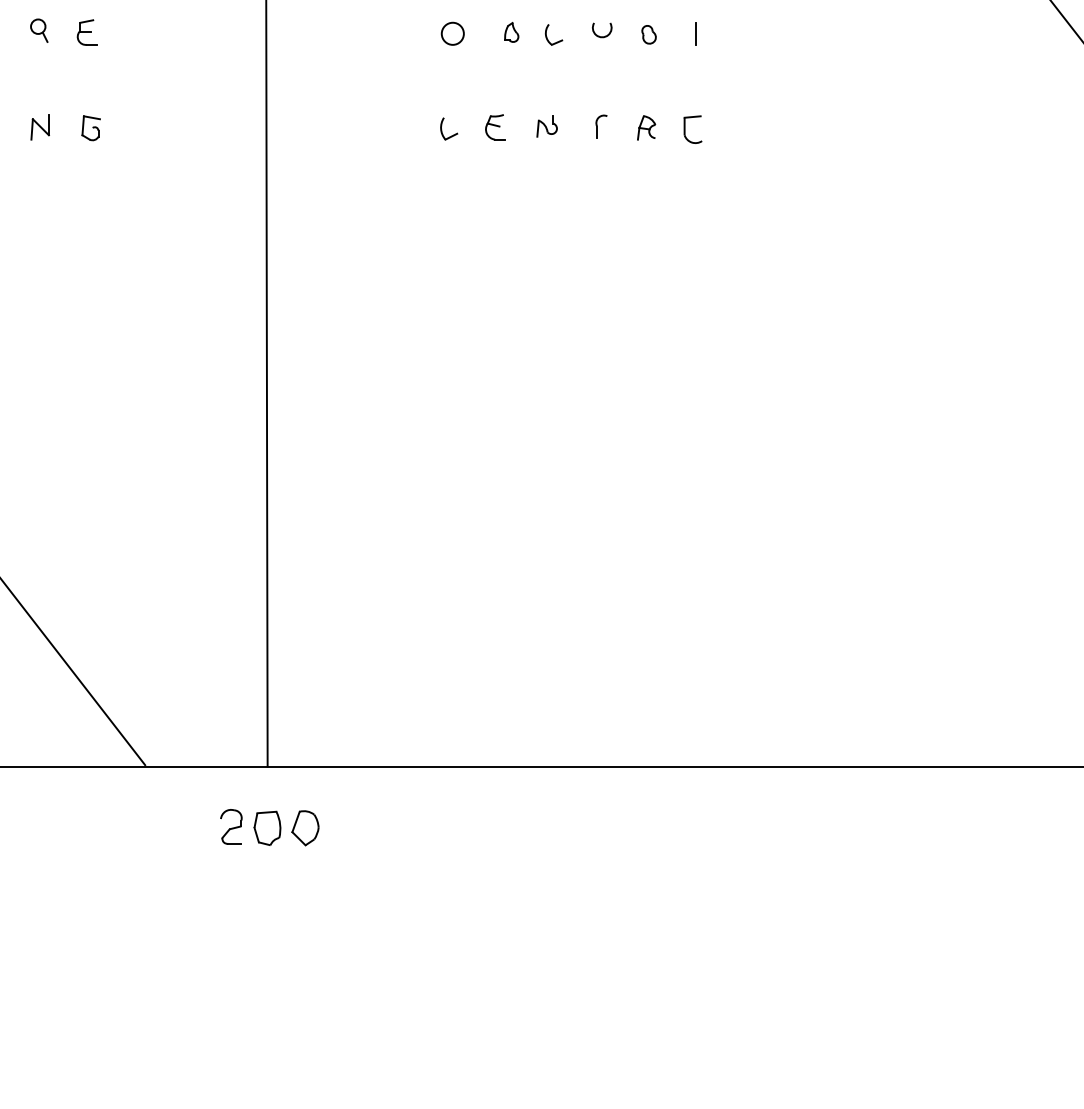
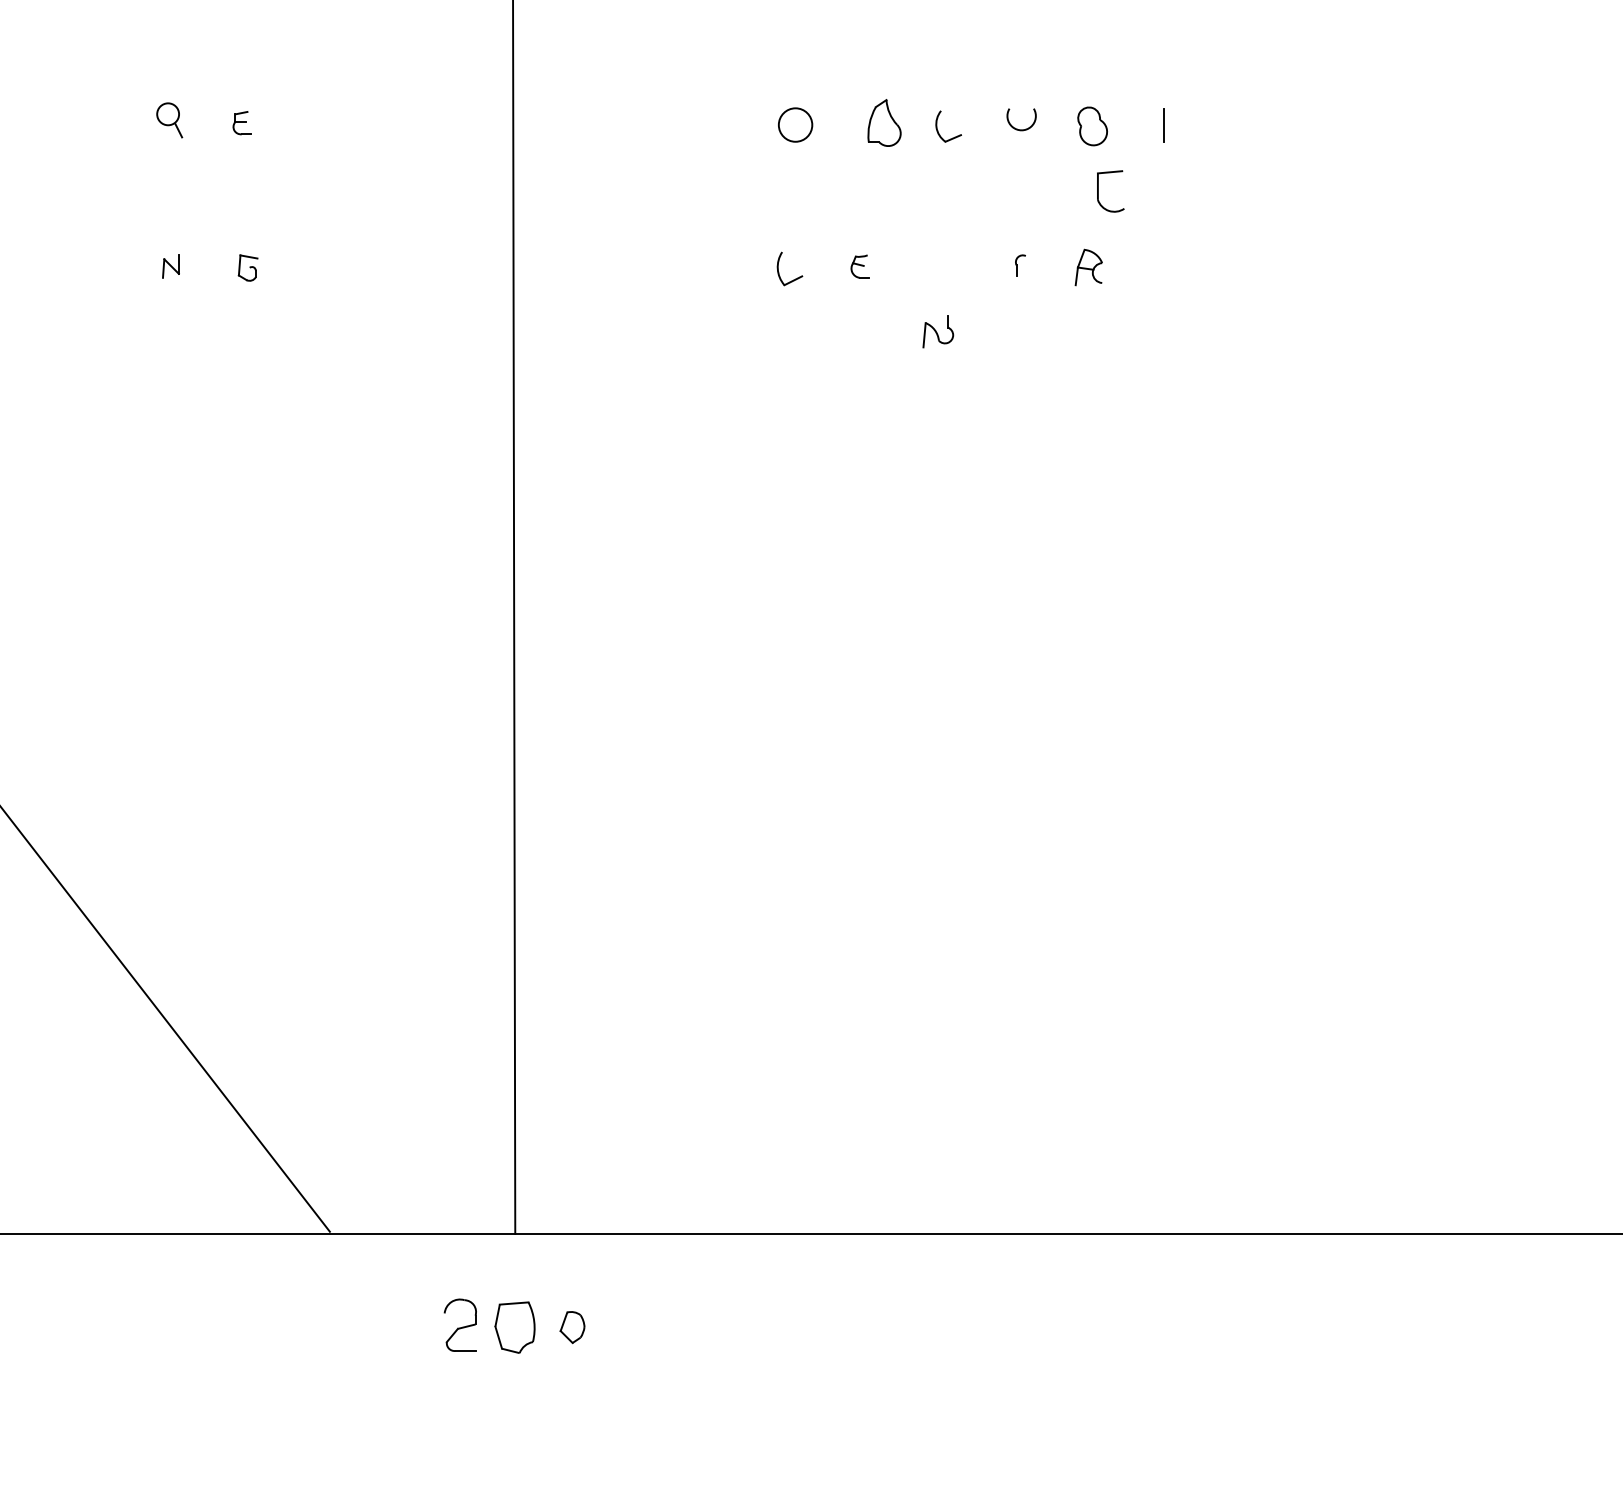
part: (86, 32) -> (241, 123), size x0.6
part: (511, 32) -> (884, 123), size x1.6
part: (648, 34) -> (1091, 126), size x1.4
part: (546, 126) -> (937, 331), moved
part: (601, 126) -> (1020, 265), size x0.6
part: (39, 127) -> (170, 266), size x0.6
part: (495, 127) -> (860, 266), size x0.6
part: (90, 128) -> (247, 268), size x0.7
part: (685, 129) -> (1099, 191), moved
part: (305, 828) -> (572, 1327), size x0.6

